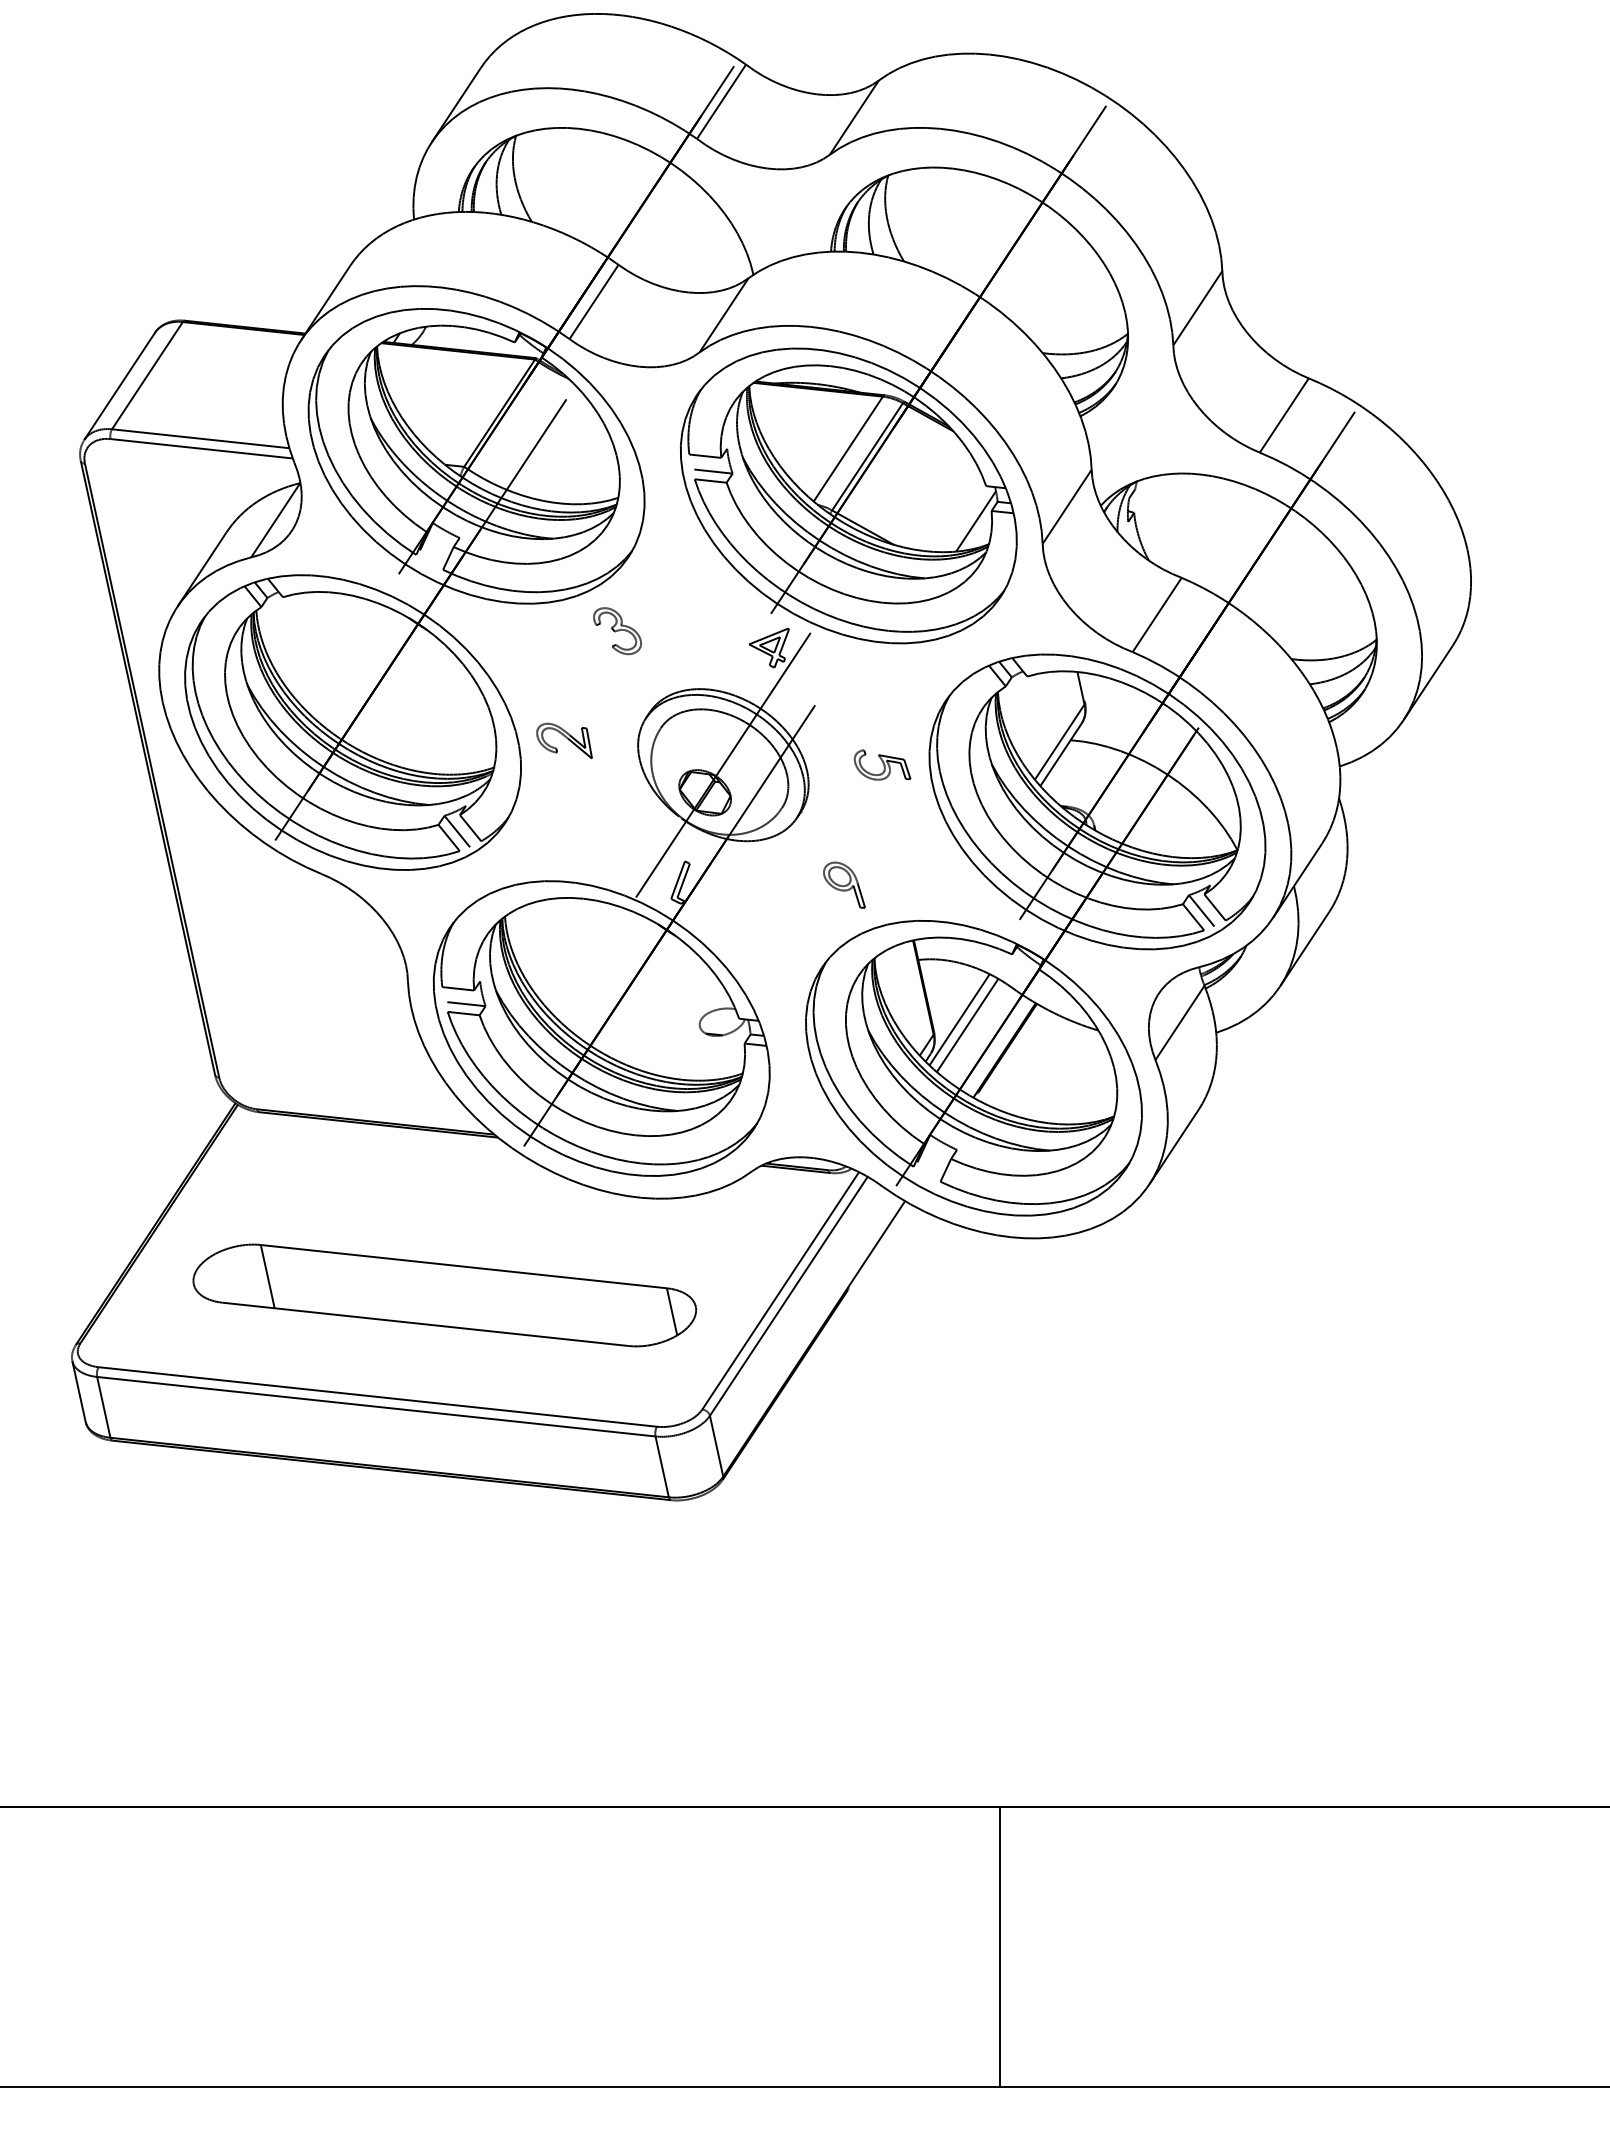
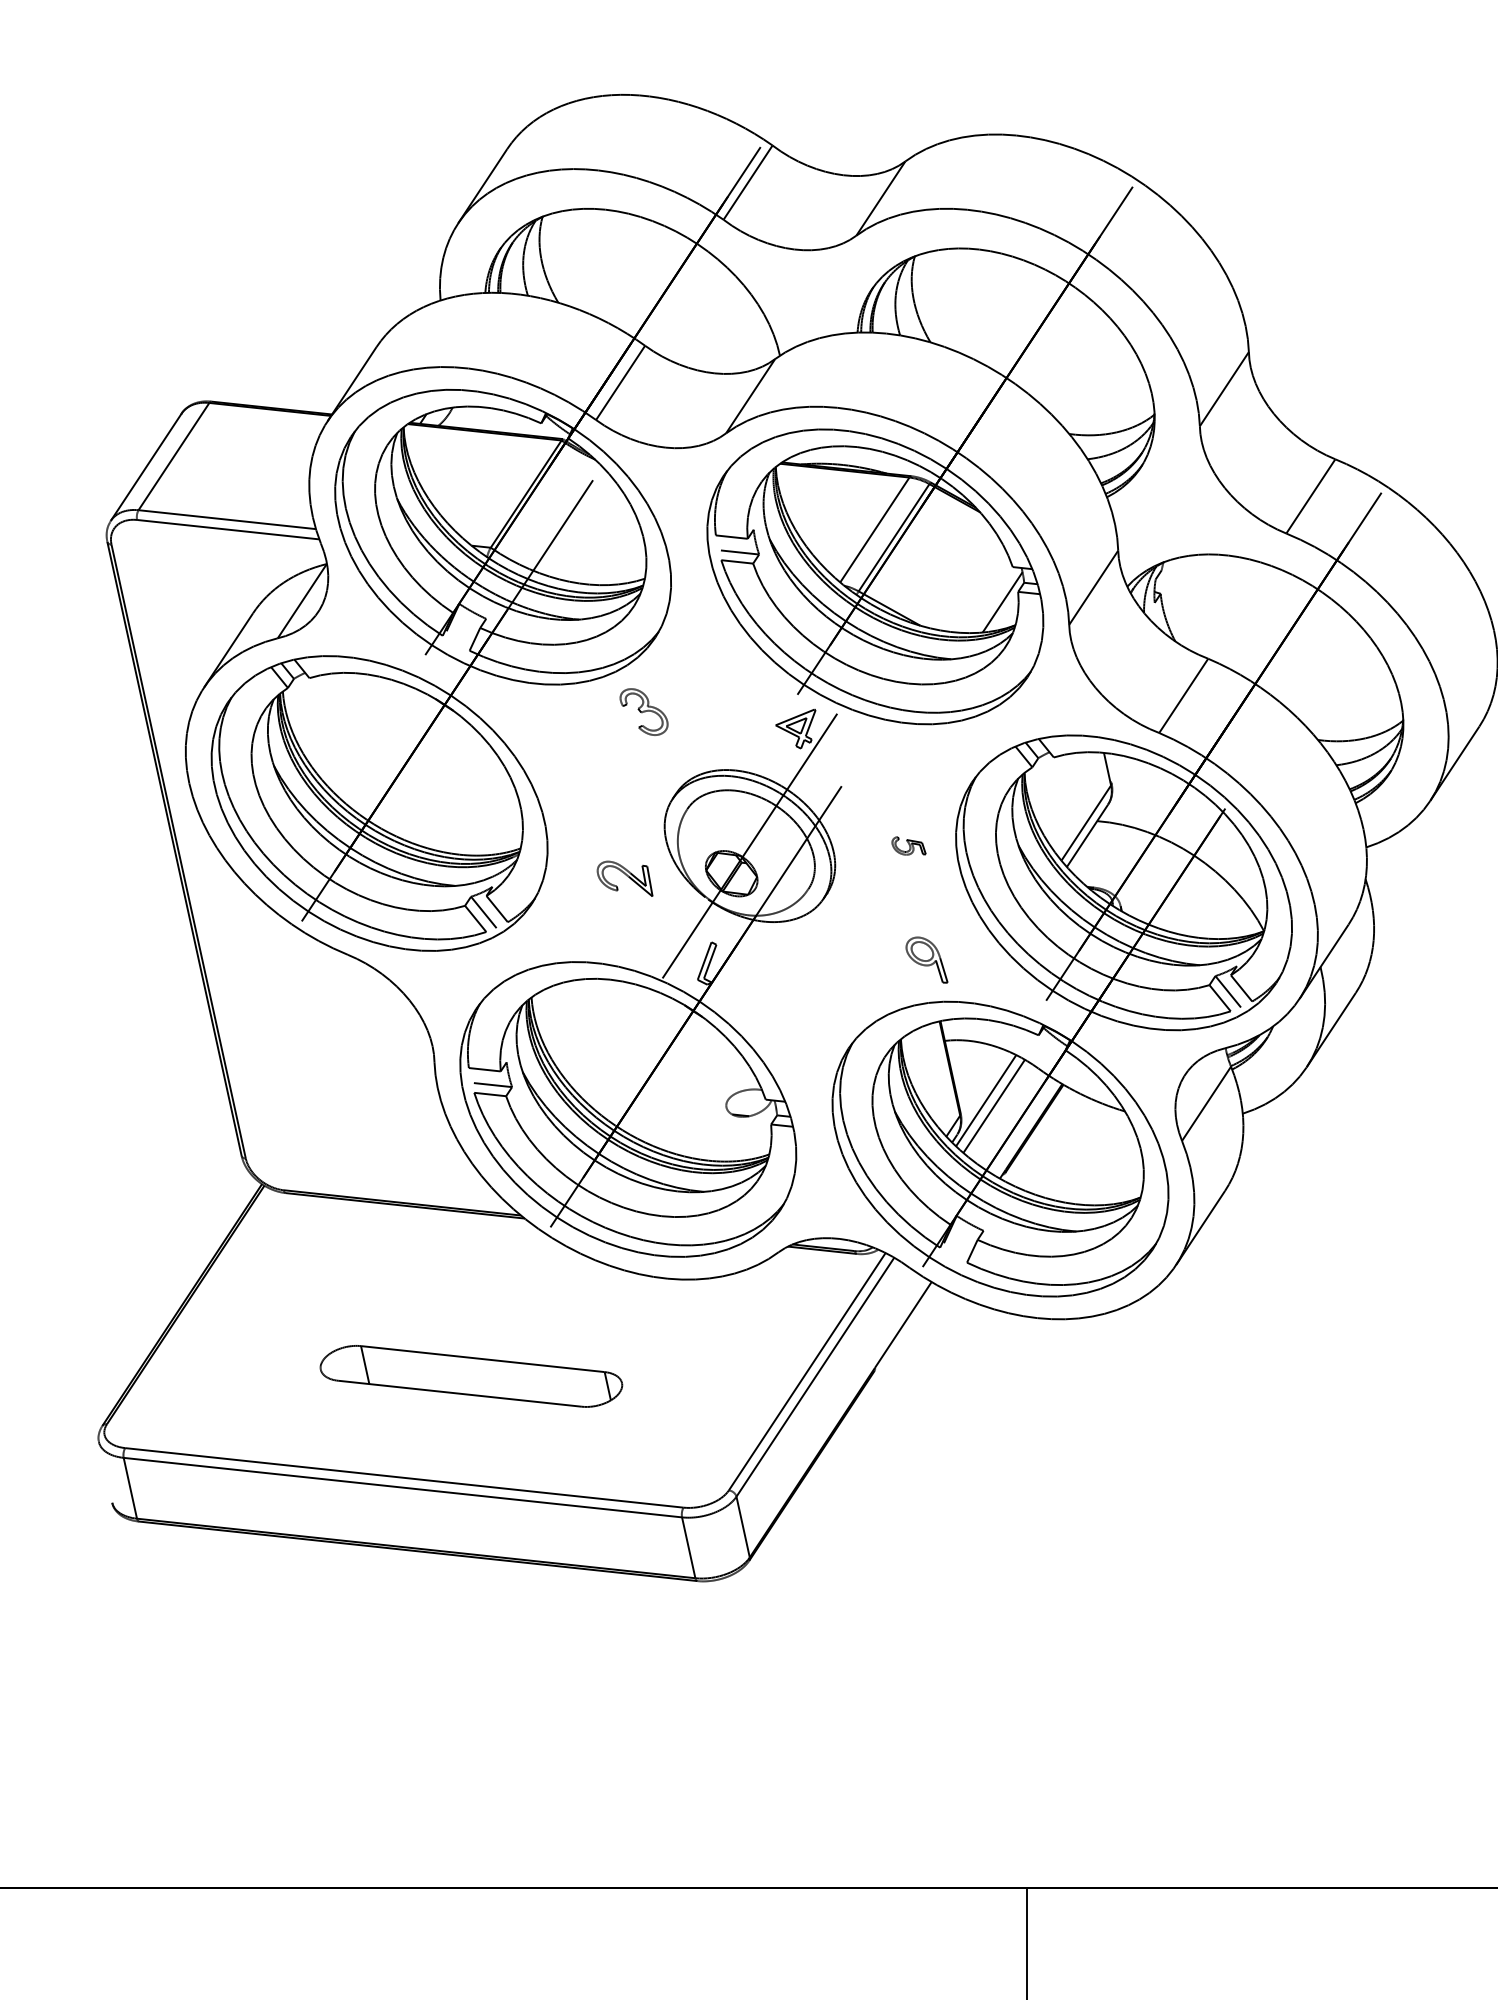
part: (564, 740) -> (625, 878), moved
part: (882, 764) -> (909, 845), size x0.6
part: (844, 884) -> (927, 959), moved
part: (444, 1295) -> (471, 1376), size x0.6
line: (78, 1391) -> (105, 1472), removed

